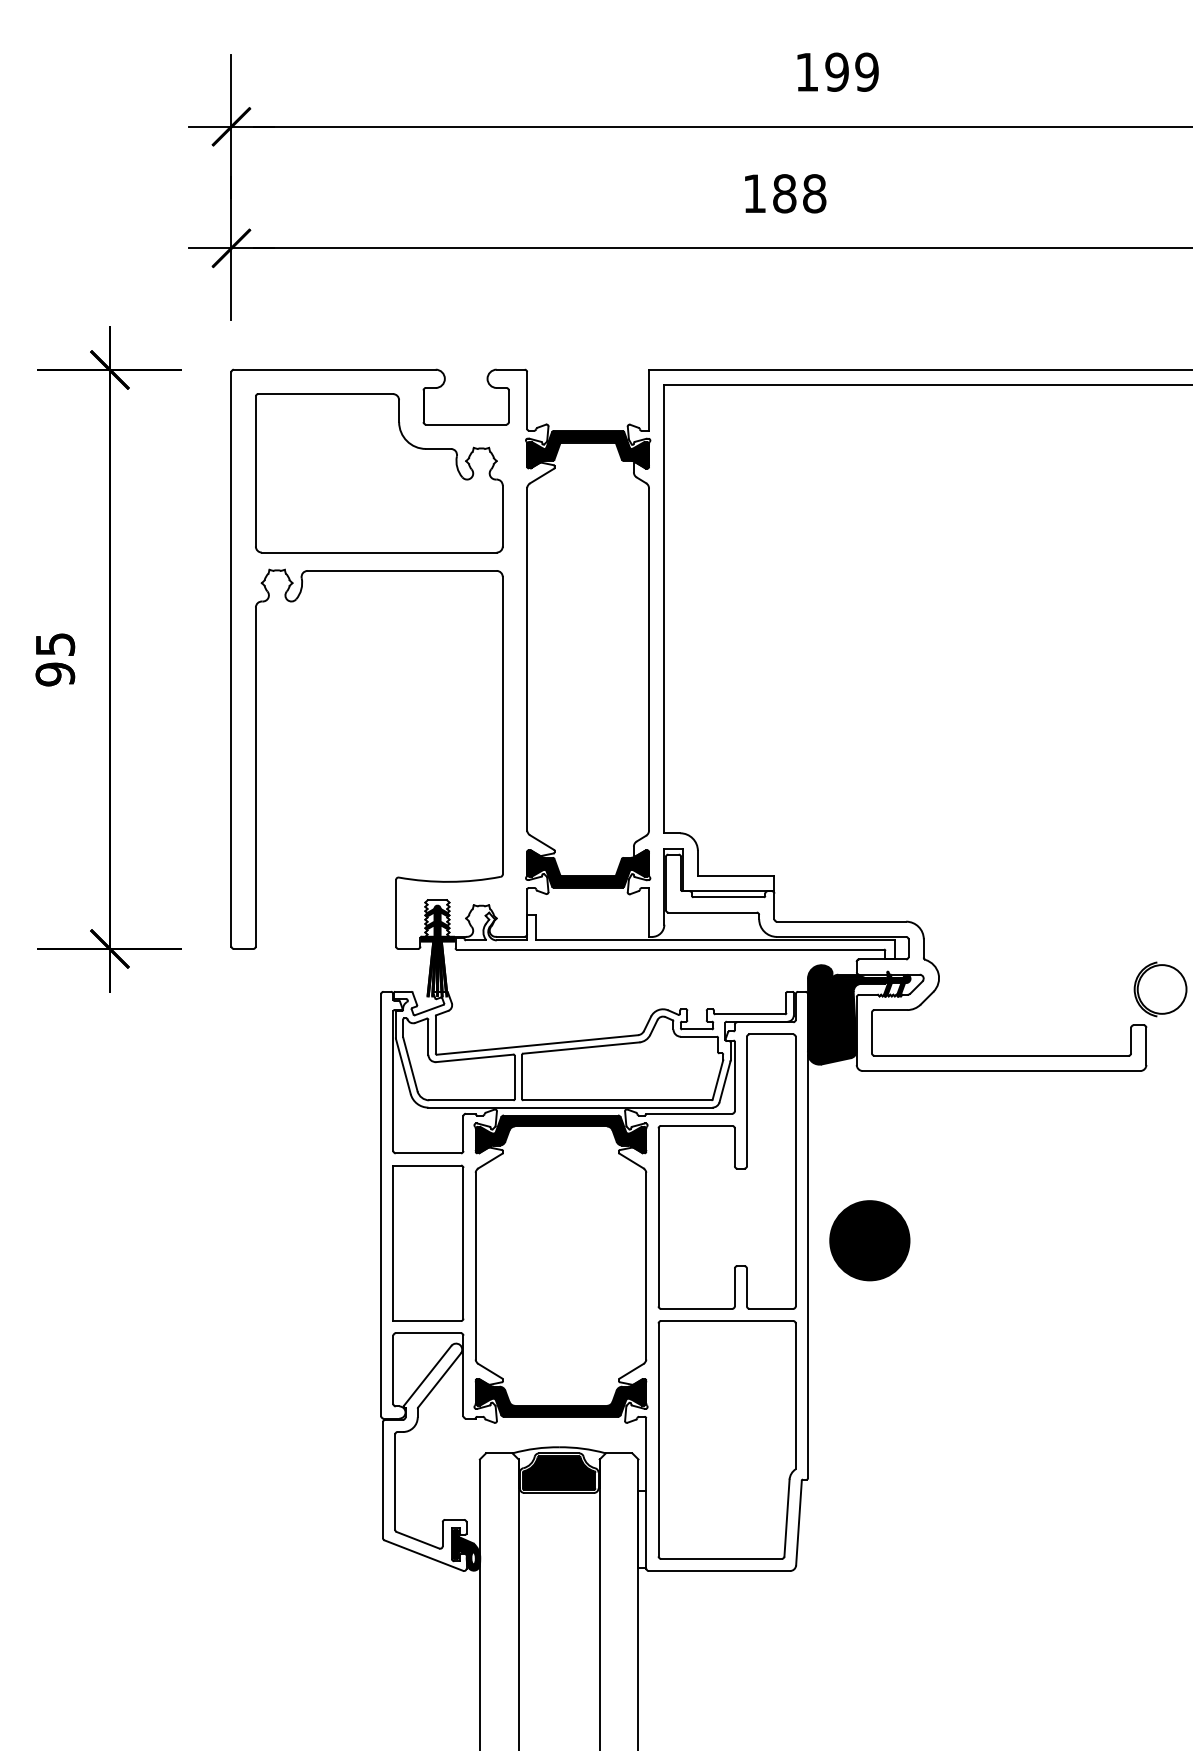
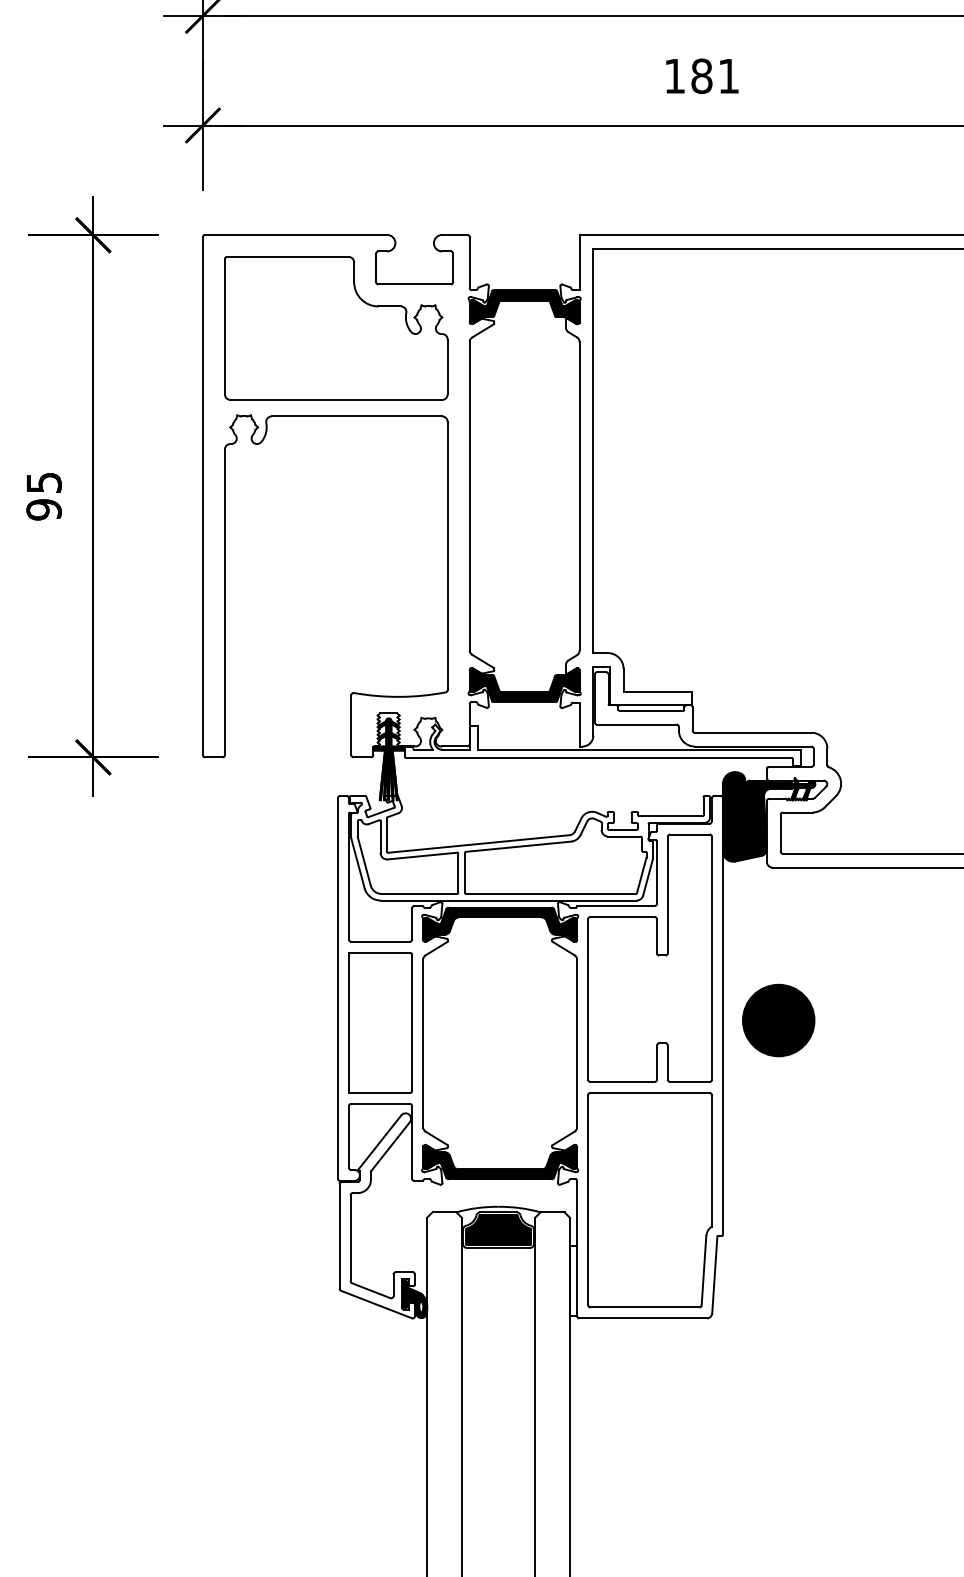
text: (814, 193) -> (728, 76), 188 -> 181

